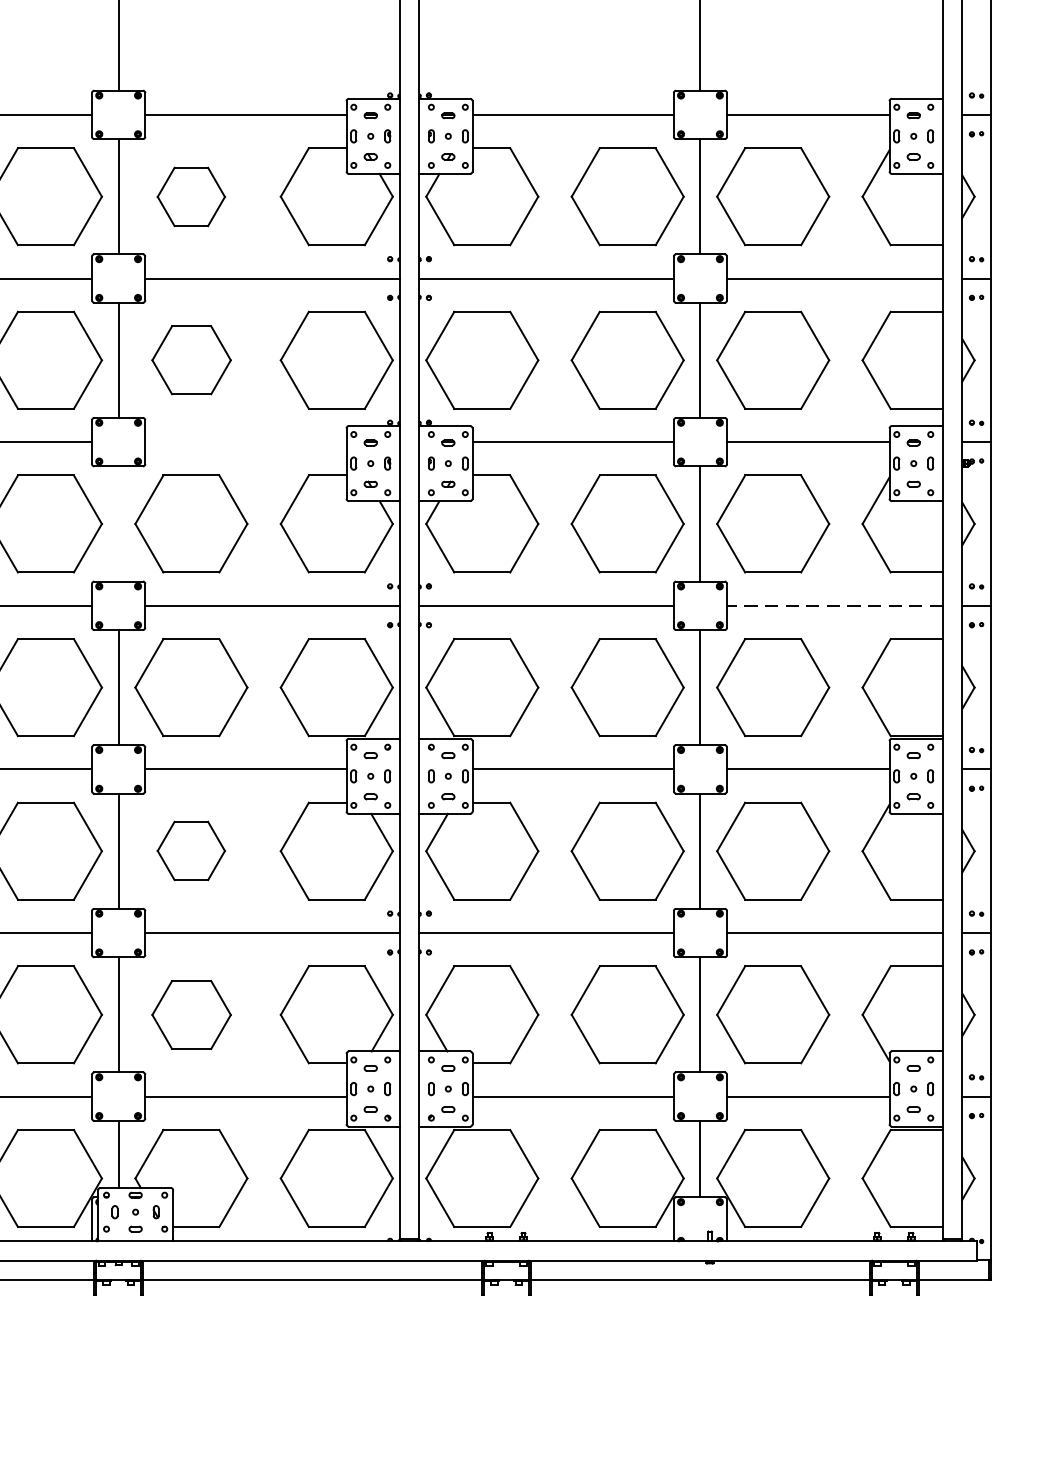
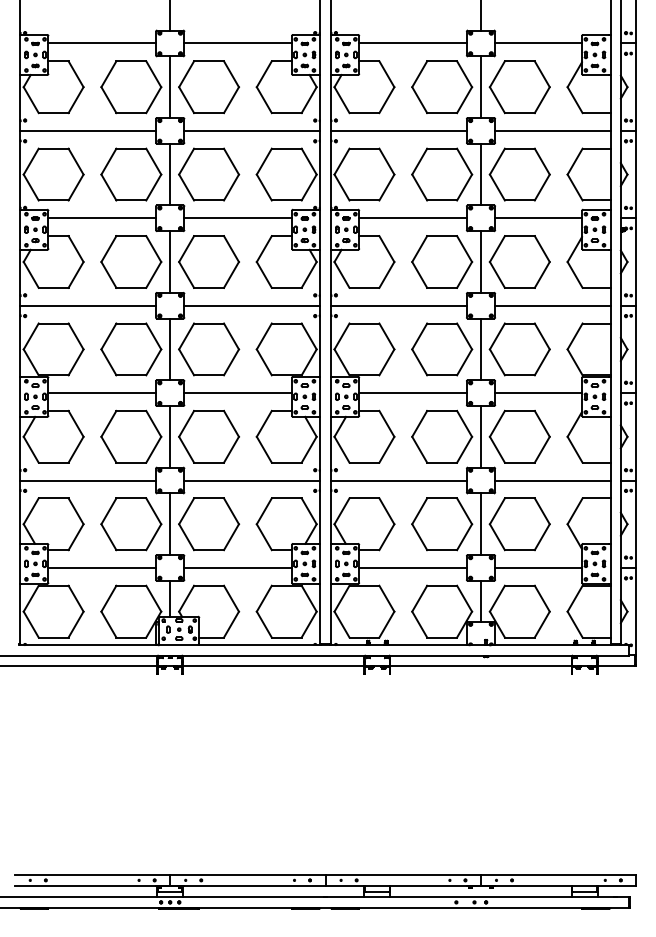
part: (190, 197) -> (208, 87), size x1.67
part: (192, 360) -> (209, 174), size x1.43
line: (244, 442) -> (237, 218), added
line: (119, 523) -> (170, 261), added
line: (834, 605) -> (552, 305), dashed -> solid
part: (190, 850) -> (208, 436), size x1.67
part: (192, 1015) -> (209, 524), size x1.43

